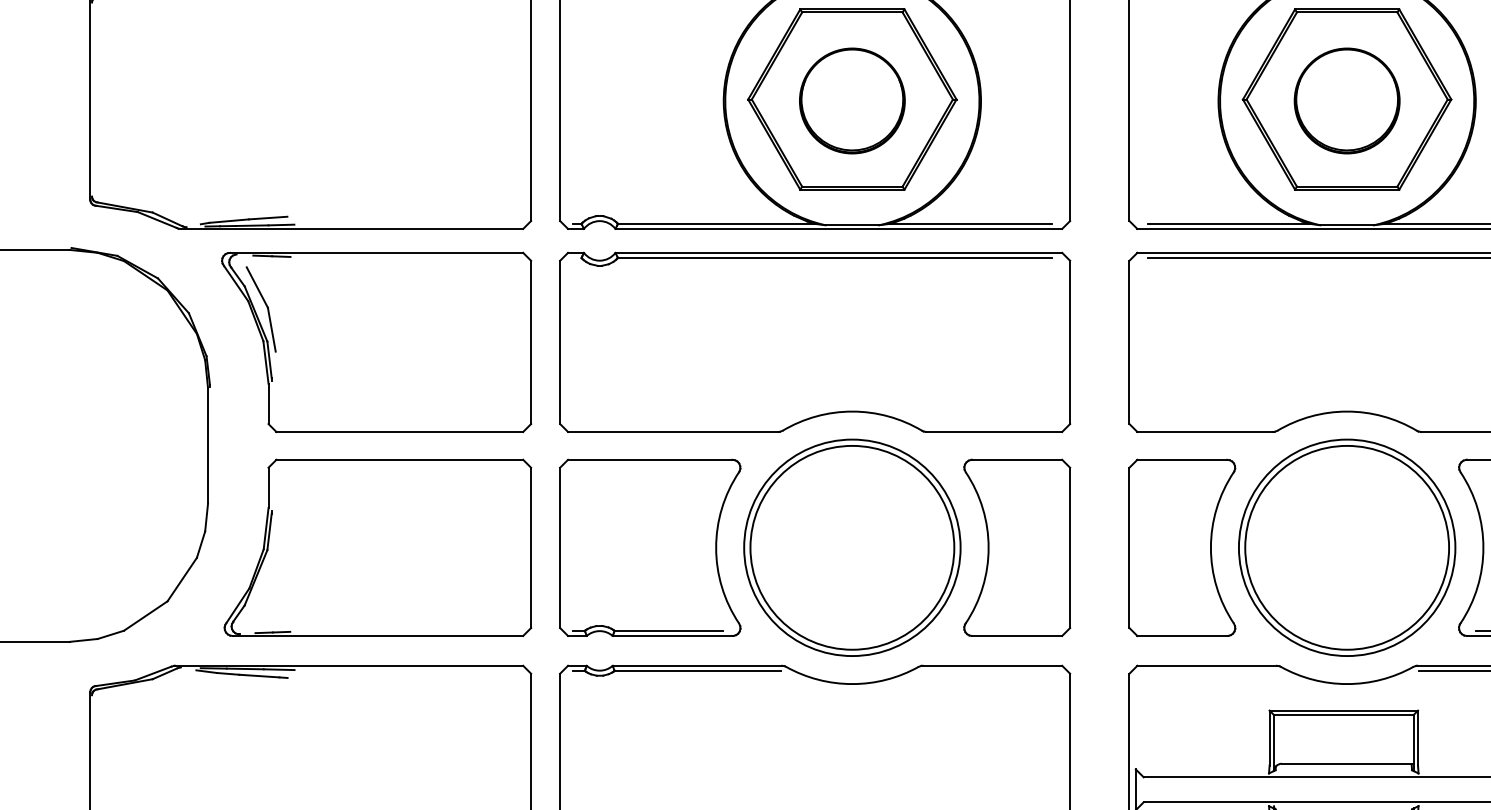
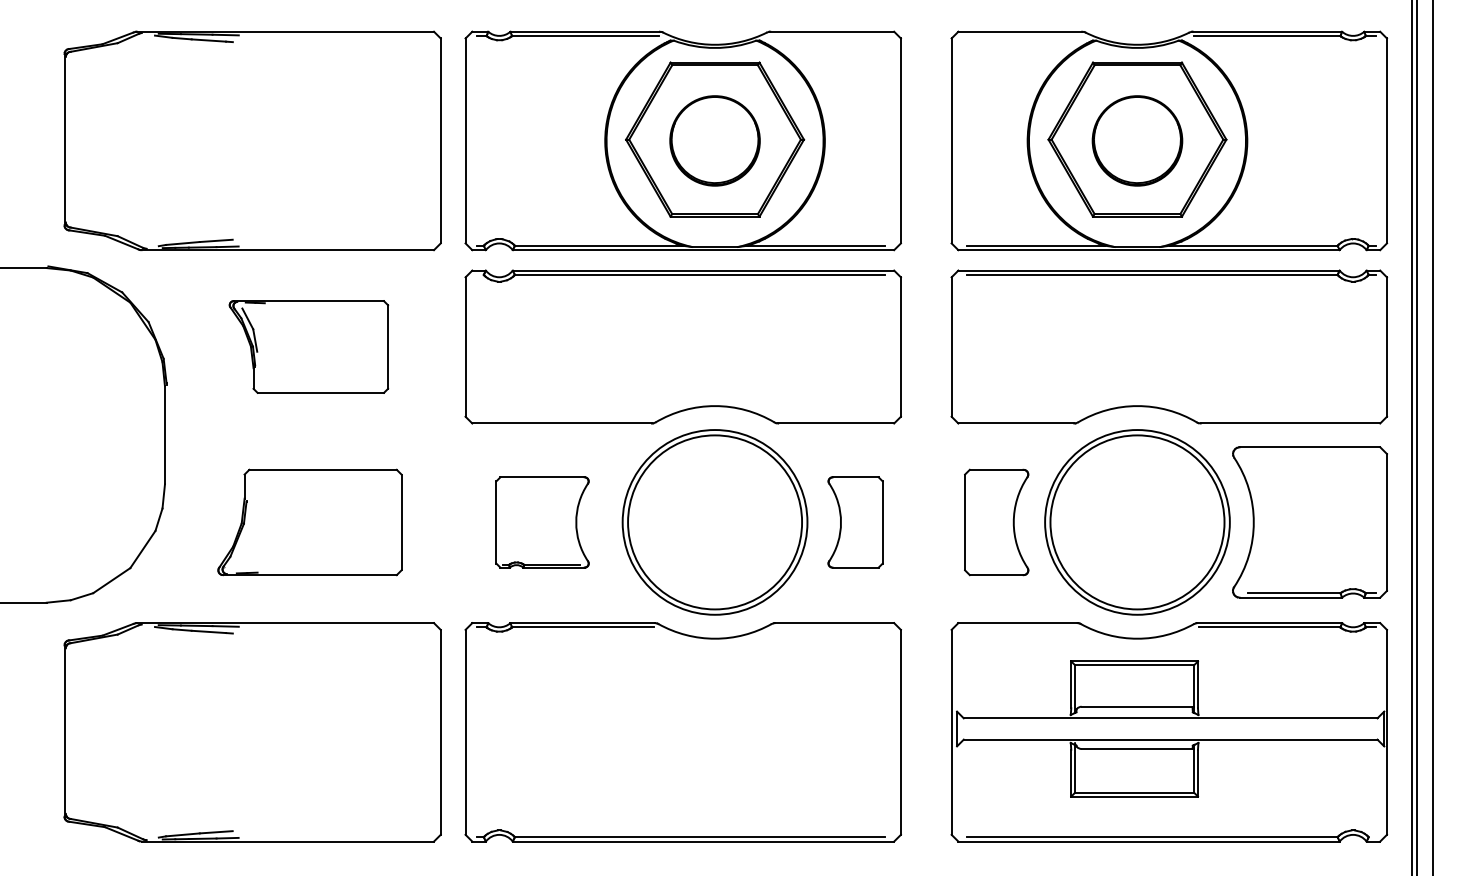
part: (376, 341) -> (308, 346), size x0.6
part: (377, 547) -> (309, 522), size x0.7
part: (650, 547) -> (542, 522), size x0.6
part: (1016, 547) -> (855, 522), size x0.6
part: (1182, 547) -> (996, 522), size x0.7

